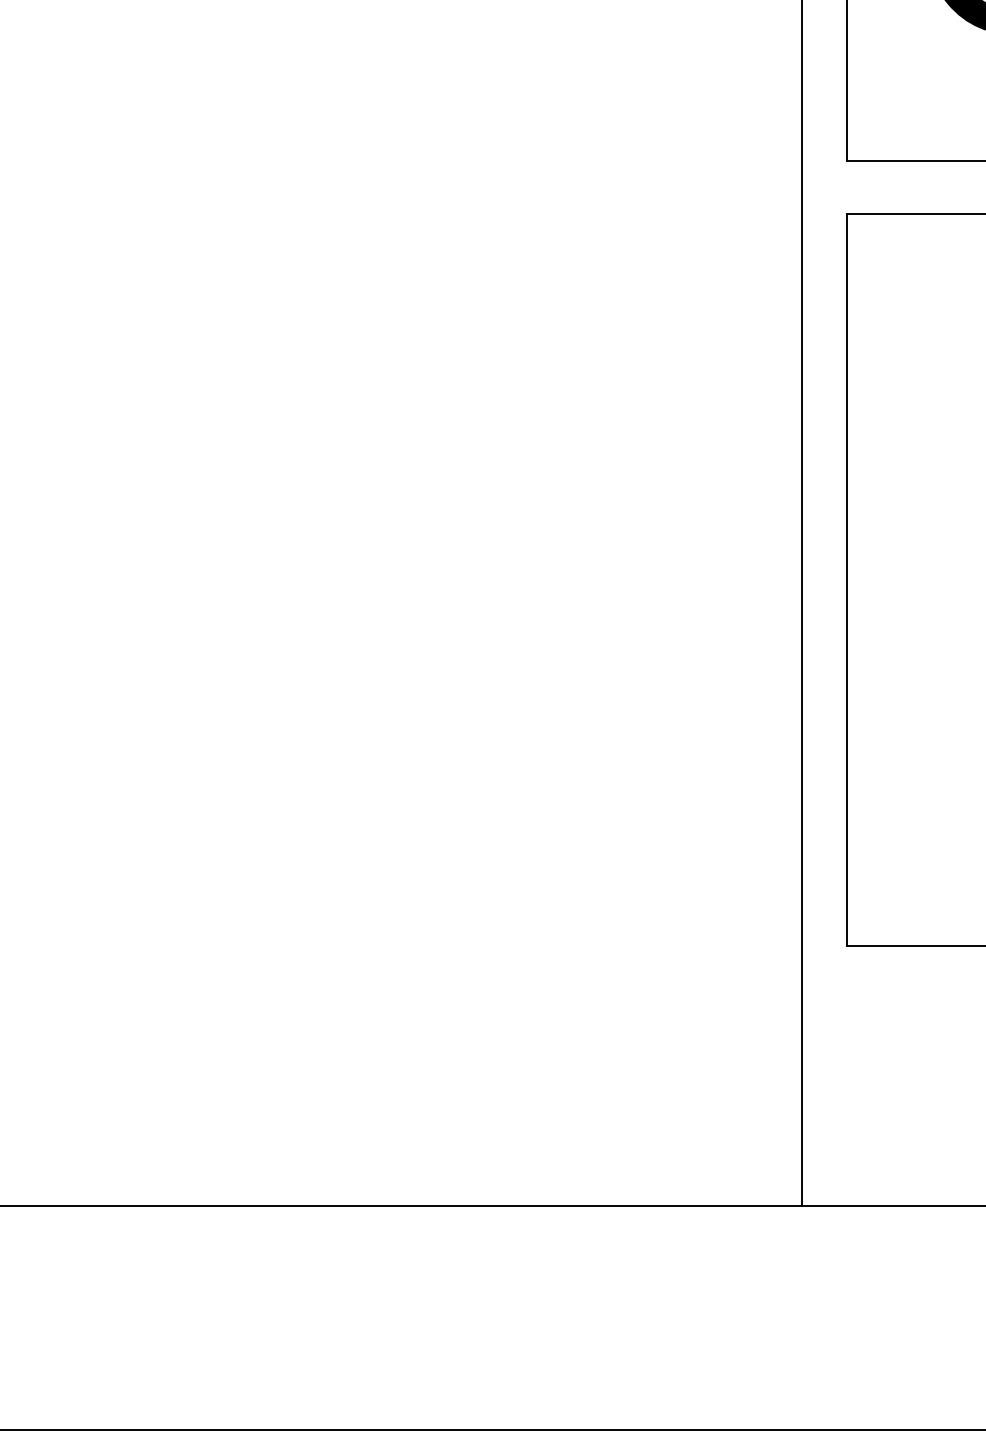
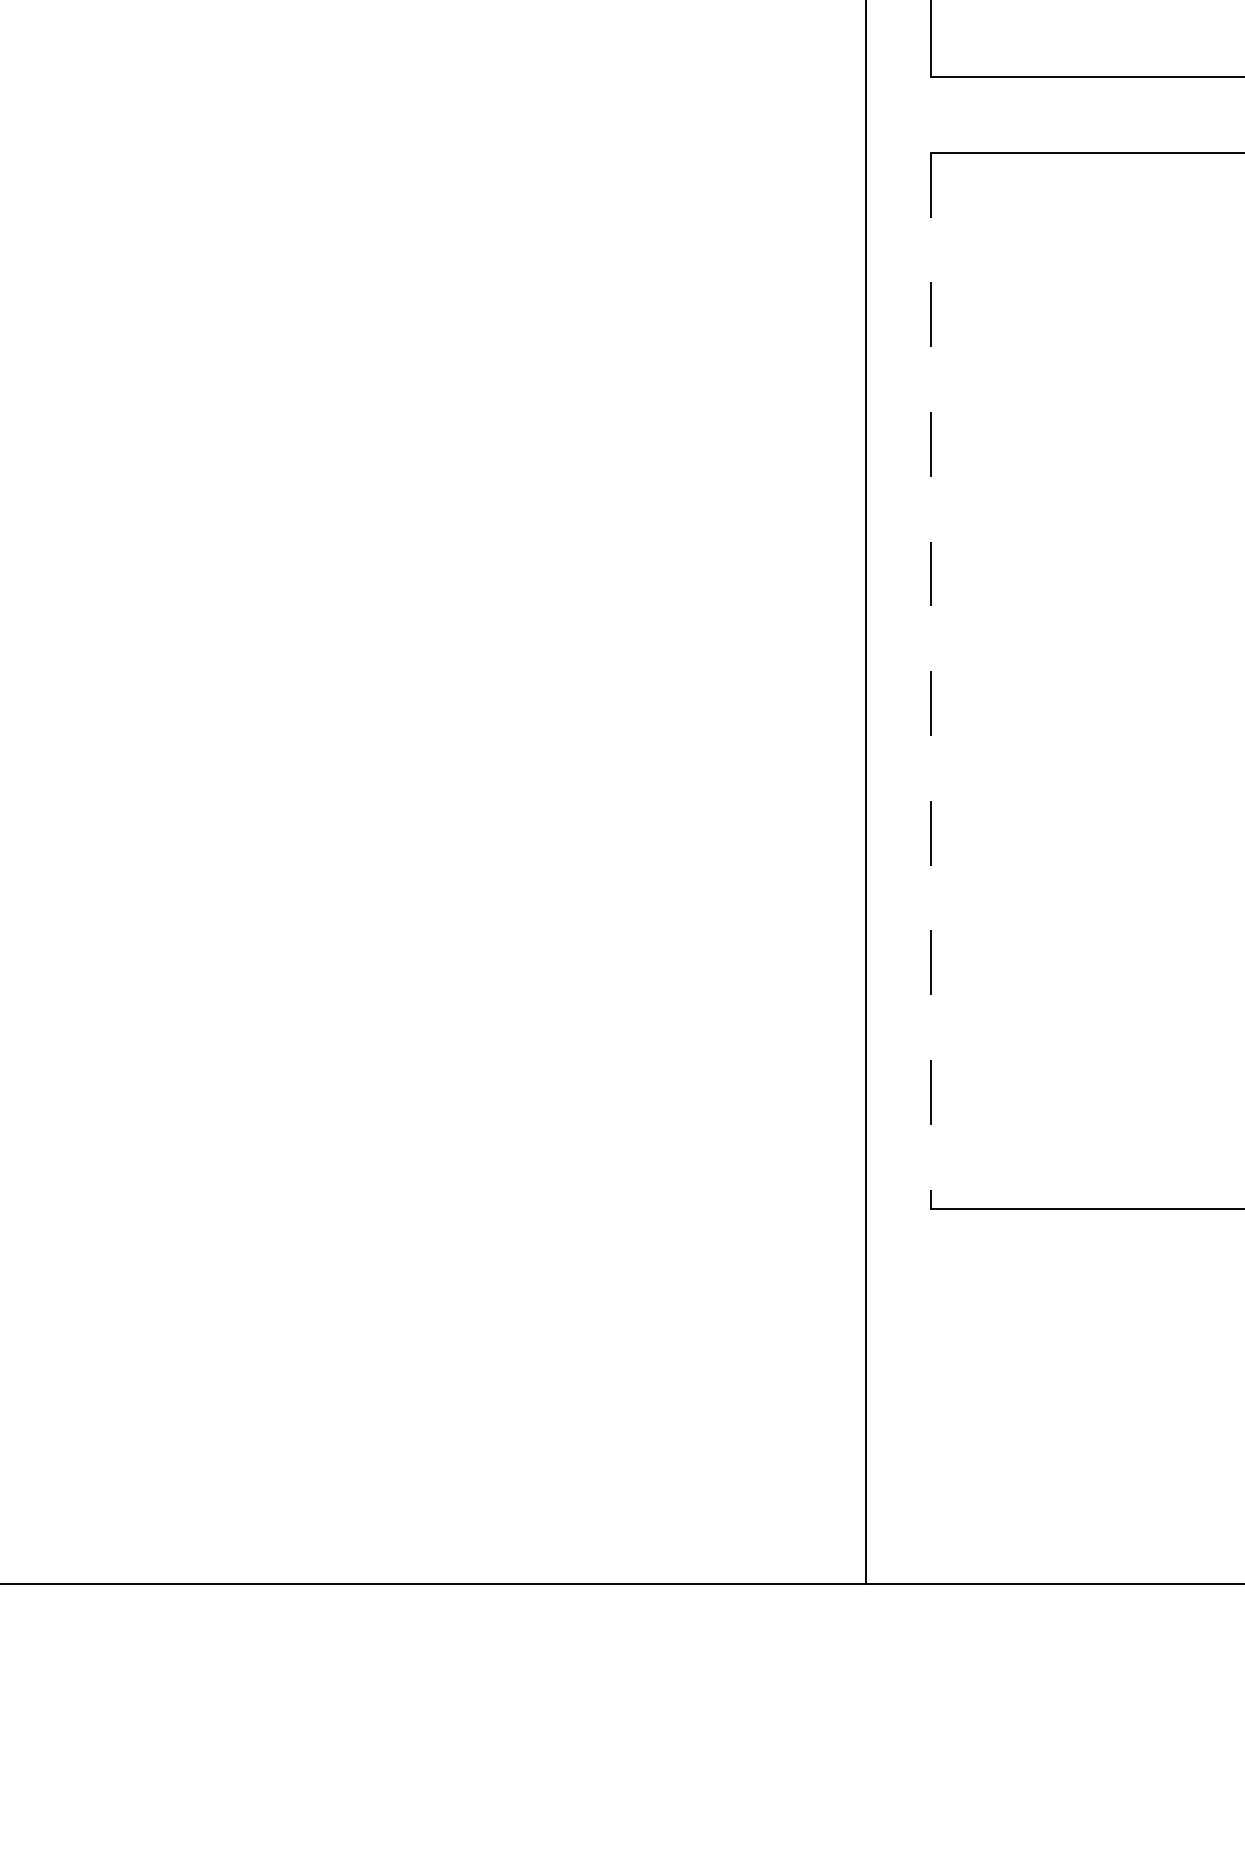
line: (846, 580) -> (930, 681), solid -> dashed

